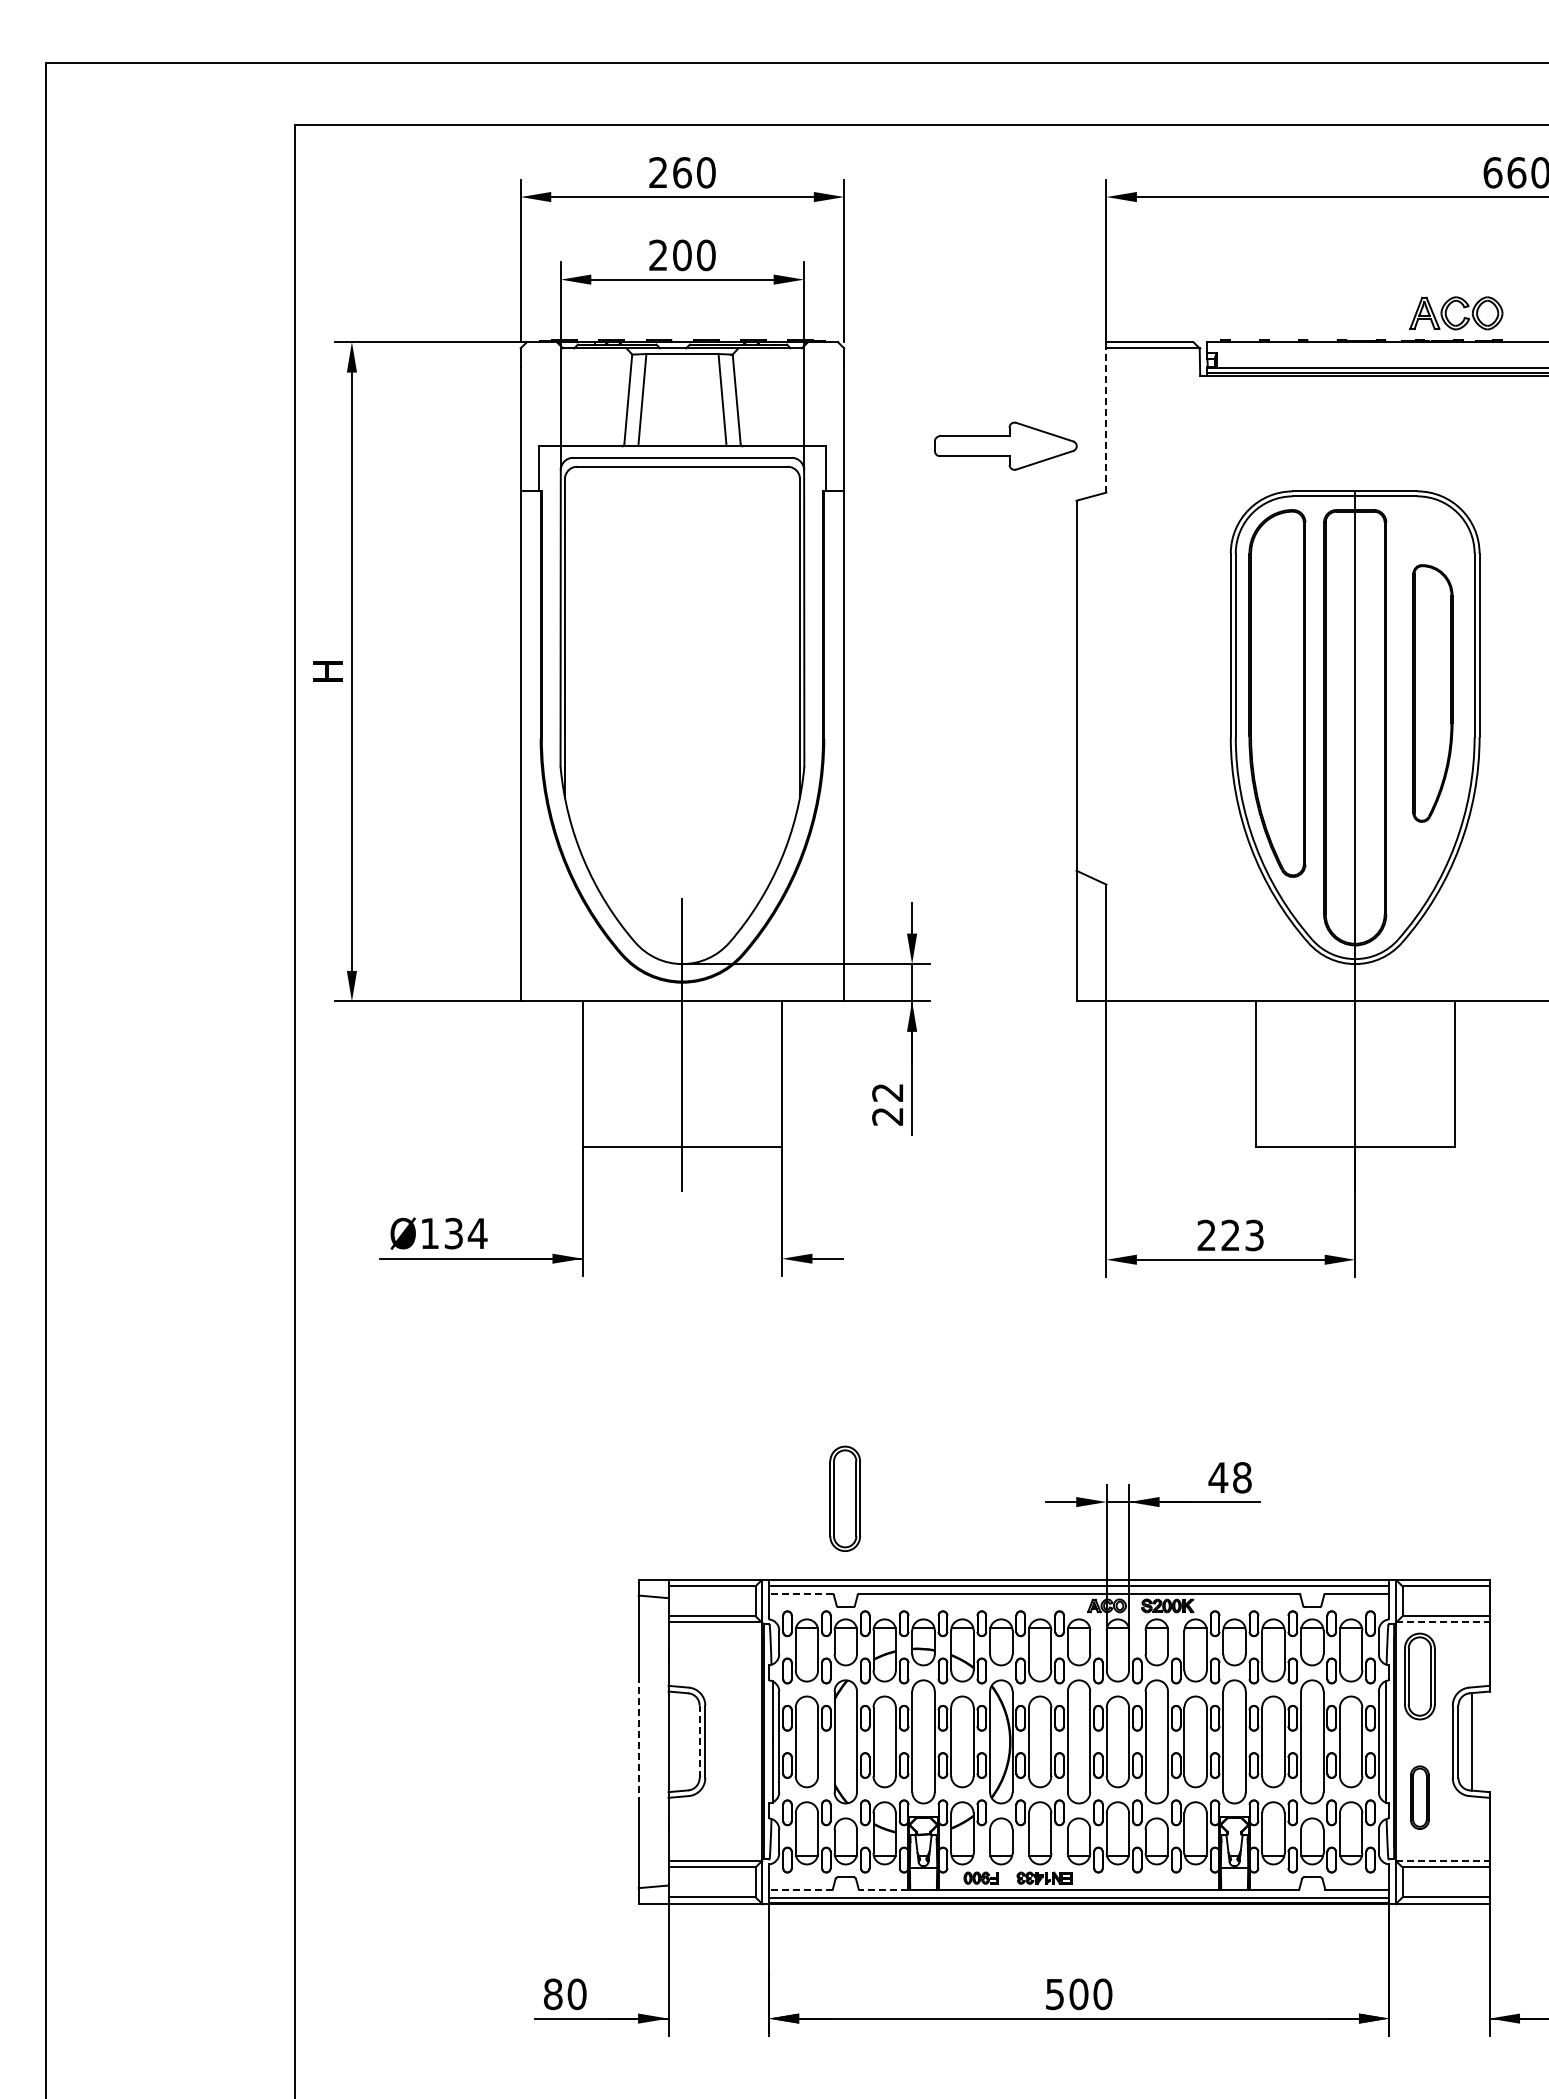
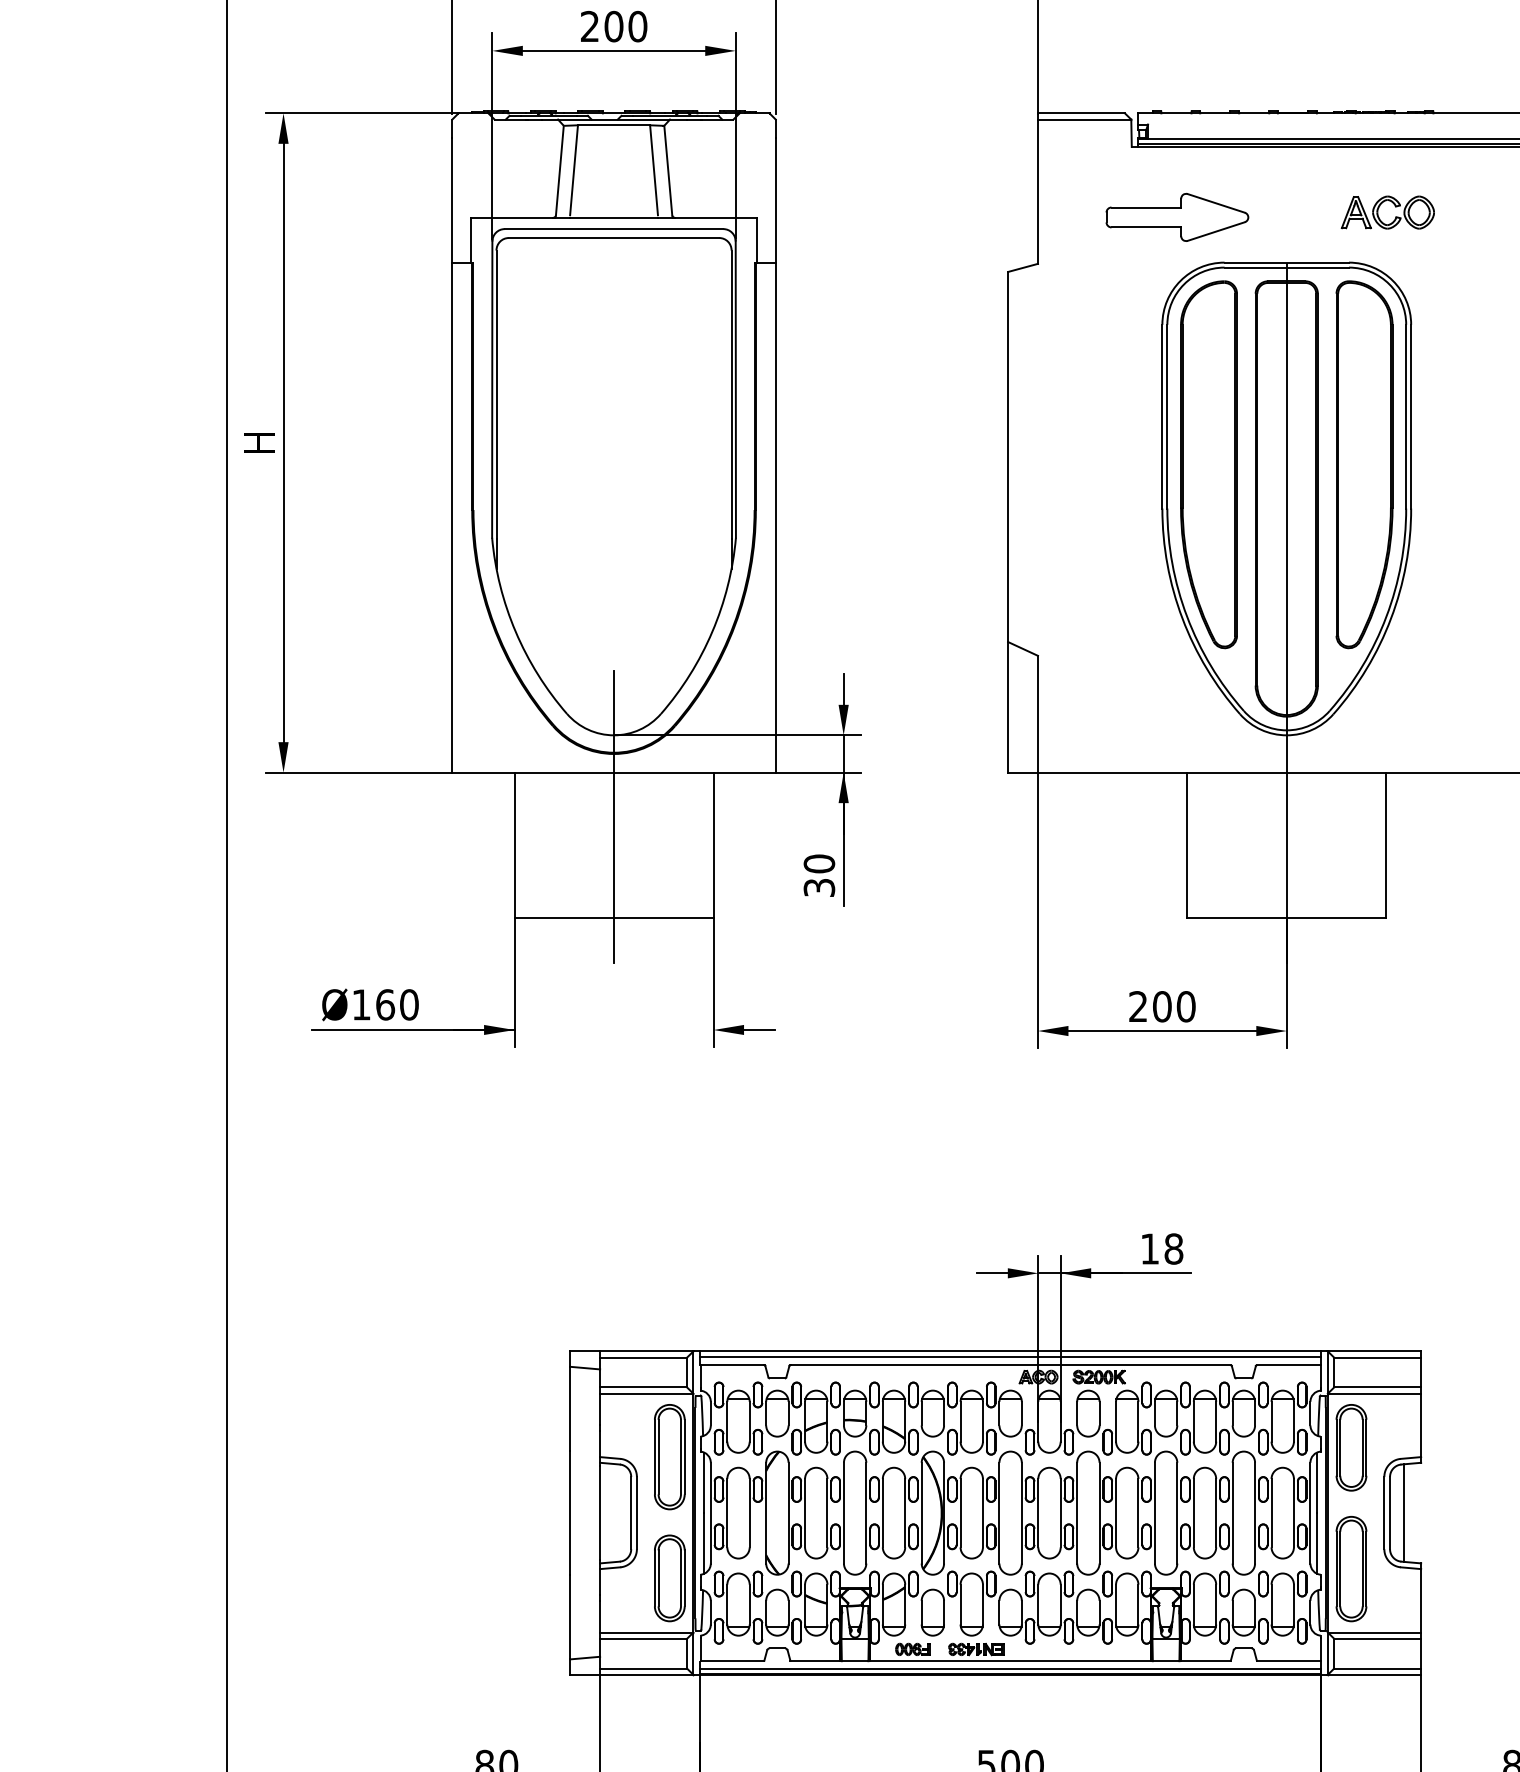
part: (1463, 308) -> (1395, 207), moved
line: (1106, 419) -> (1038, 190), dashed -> solid
part: (1005, 445) -> (1177, 216), moved
part: (1432, 693) -> (1364, 464), size x1.43
text: (887, 1104) -> (819, 875), 22 -> 30
text: (465, 1233) -> (397, 1004), Ø134 -> Ø160
text: (1242, 1235) -> (1174, 1006), 223 -> 200
text: (1218, 1477) -> (1150, 1248), 48 -> 18
part: (844, 1498) -> (669, 1456), moved
line: (800, 1594) -> (732, 1365), dashed -> solid
line: (1442, 1622) -> (1374, 1393), dashed -> solid
line: (638, 1741) -> (570, 1512), dashed -> solid
line: (699, 1741) -> (631, 1512), dashed -> solid
part: (1419, 1797) -> (1351, 1568), size x1.67
part: (737, 1806) -> (669, 1577), added
line: (1442, 1861) -> (1374, 1632), dashed -> solid
line: (800, 1889) -> (732, 1660), dashed -> solid
line: (883, 1889) -> (815, 1660), dashed -> solid

